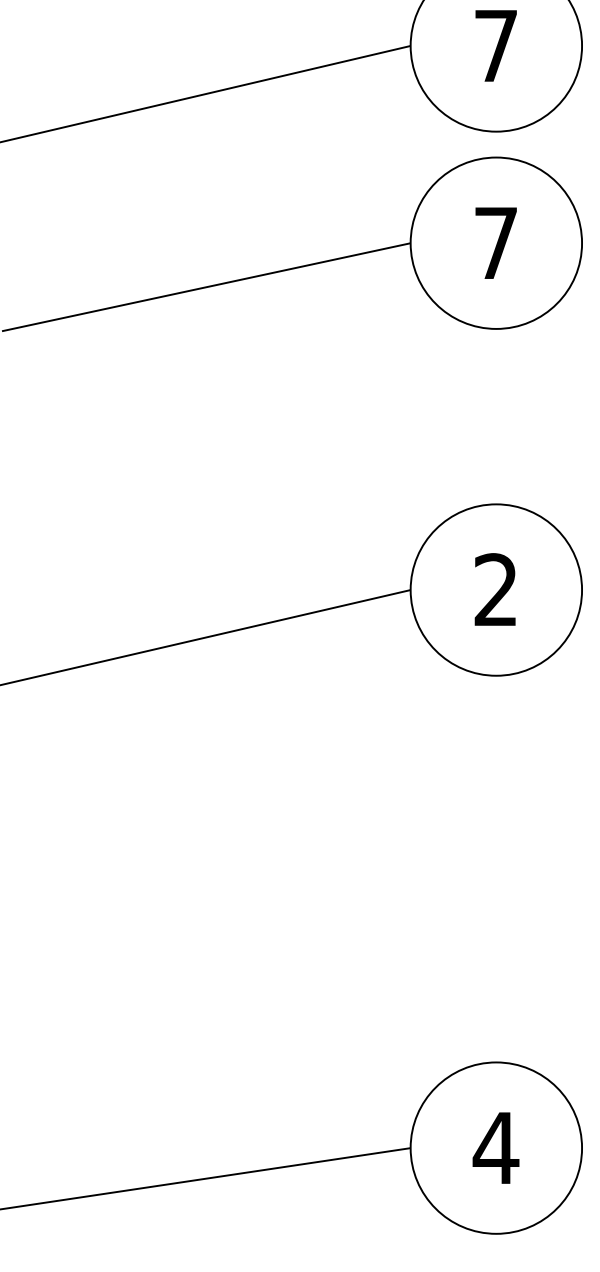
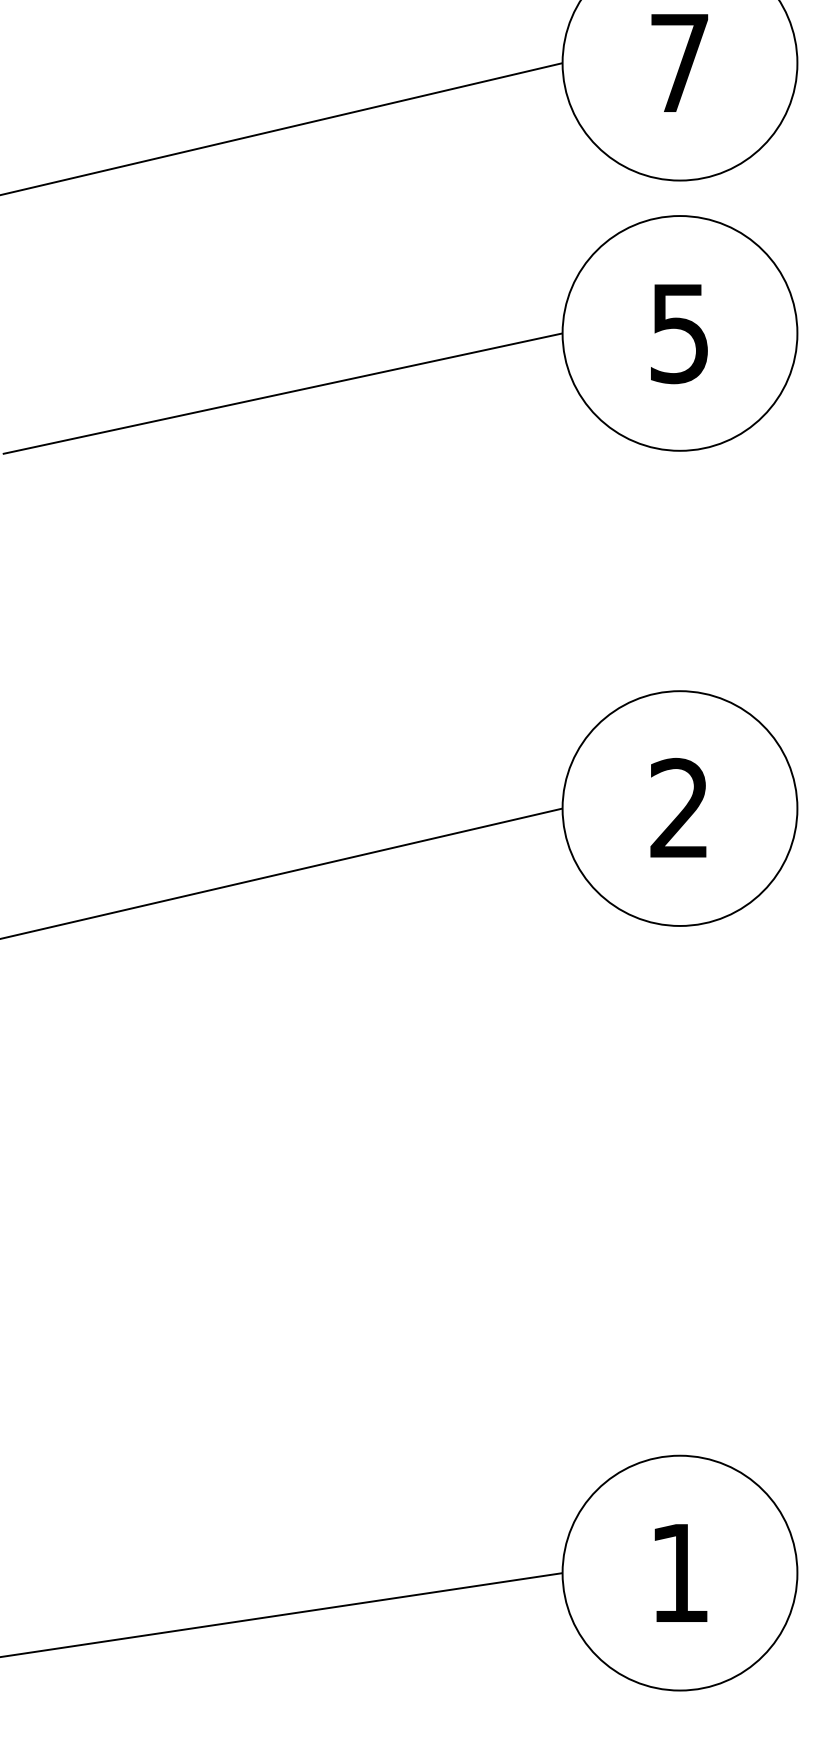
text: (495, 243) -> (678, 333), 7 -> 5
text: (495, 1147) -> (678, 1572), 4 -> 1

